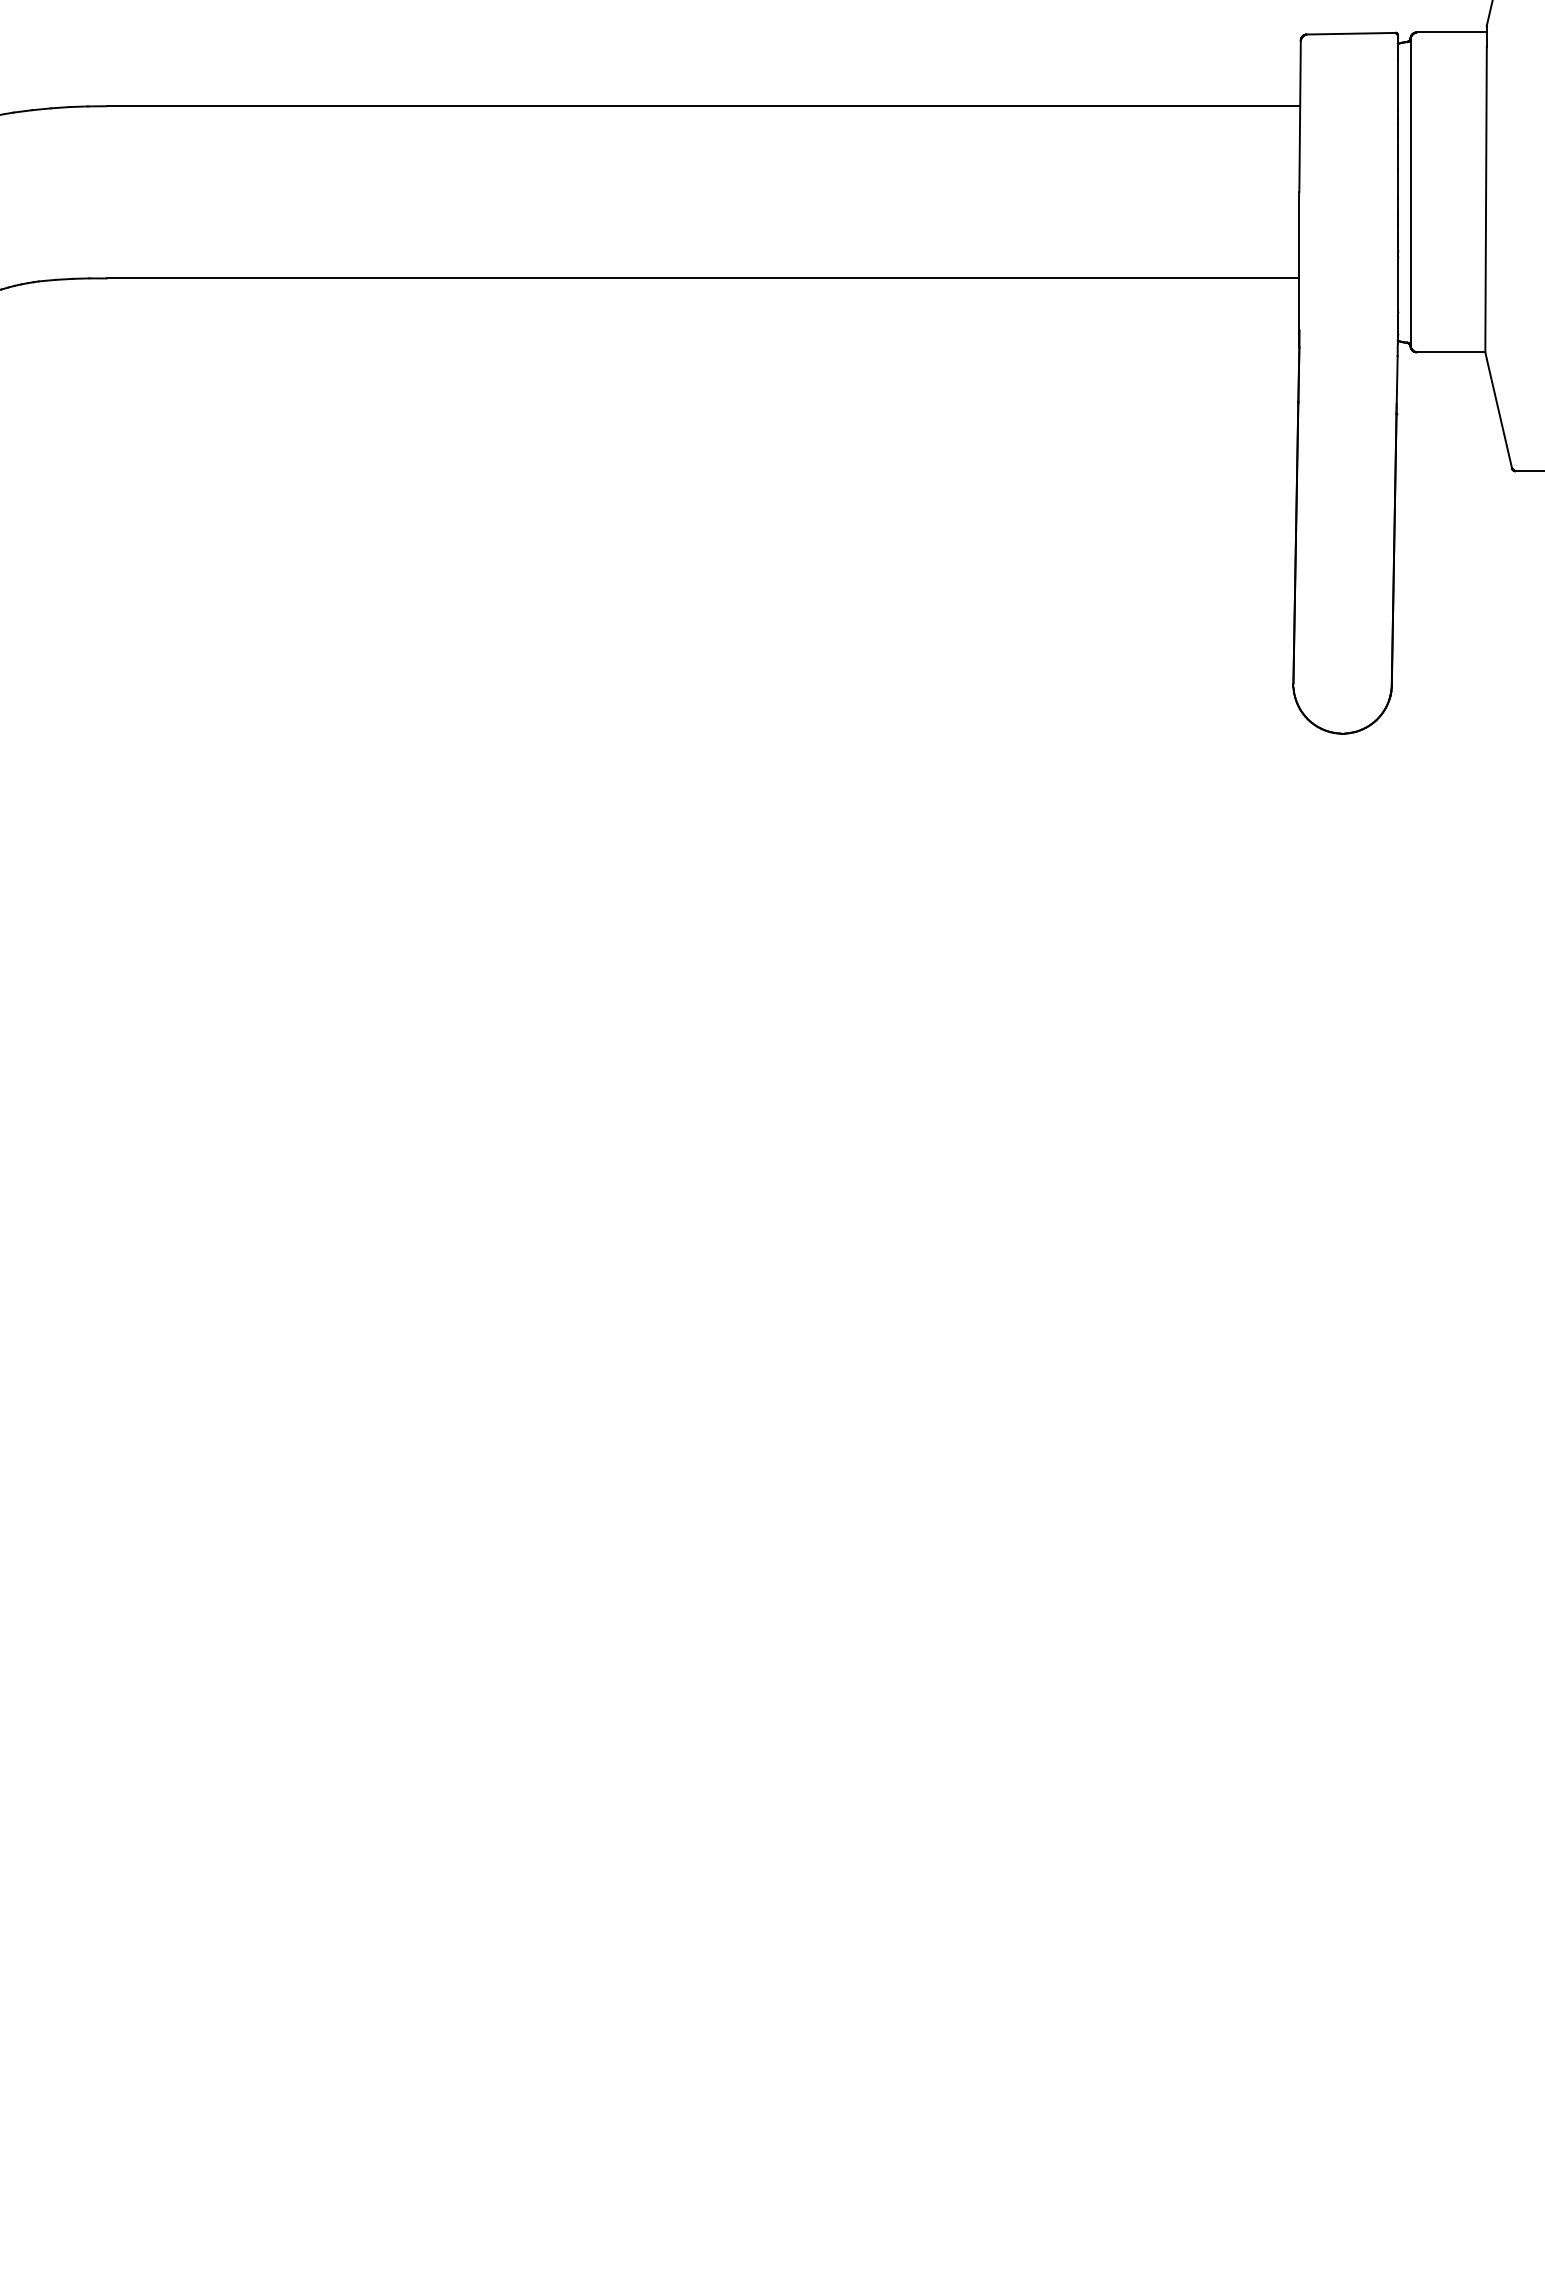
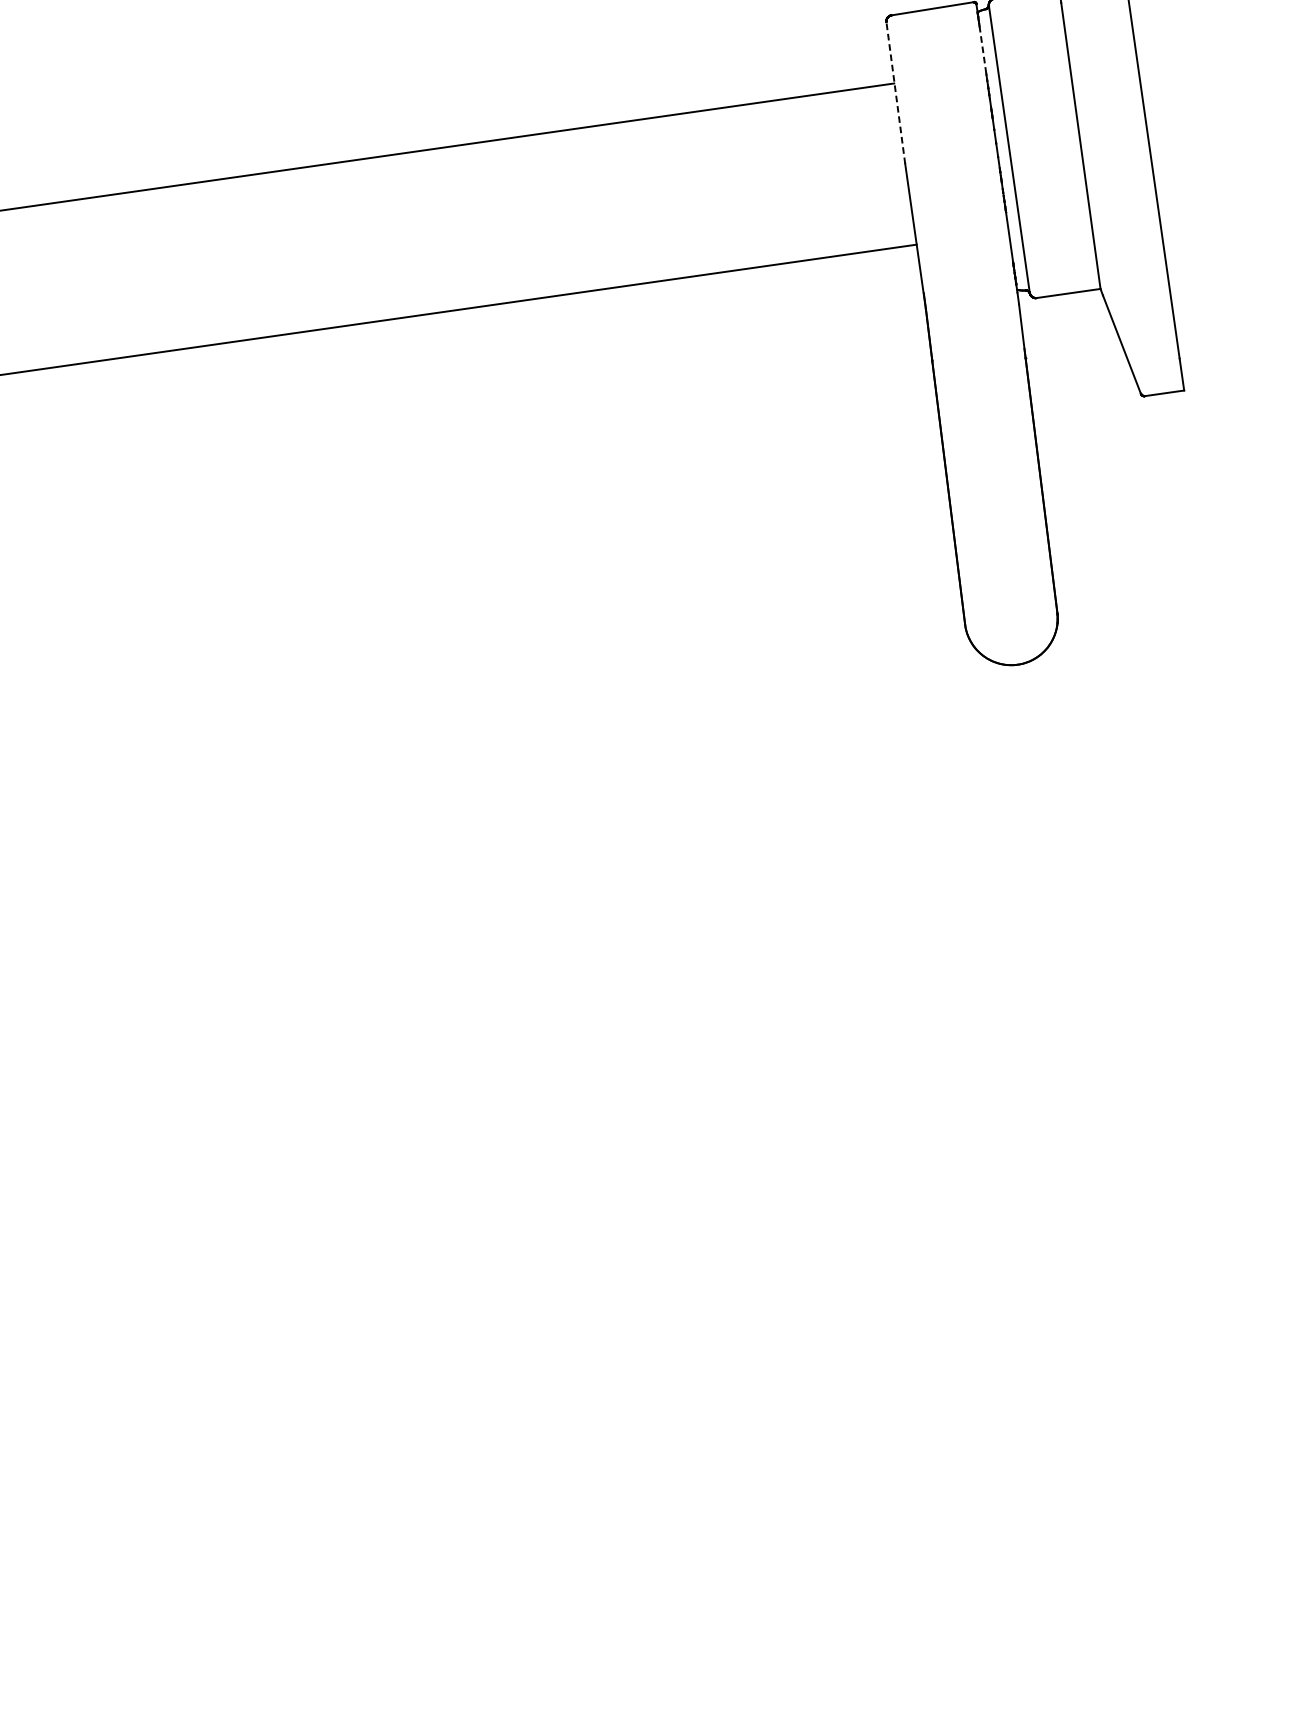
line: (1397, 84) -> (982, 50), solid -> dashed
line: (1300, 116) -> (896, 92), solid -> dashed

